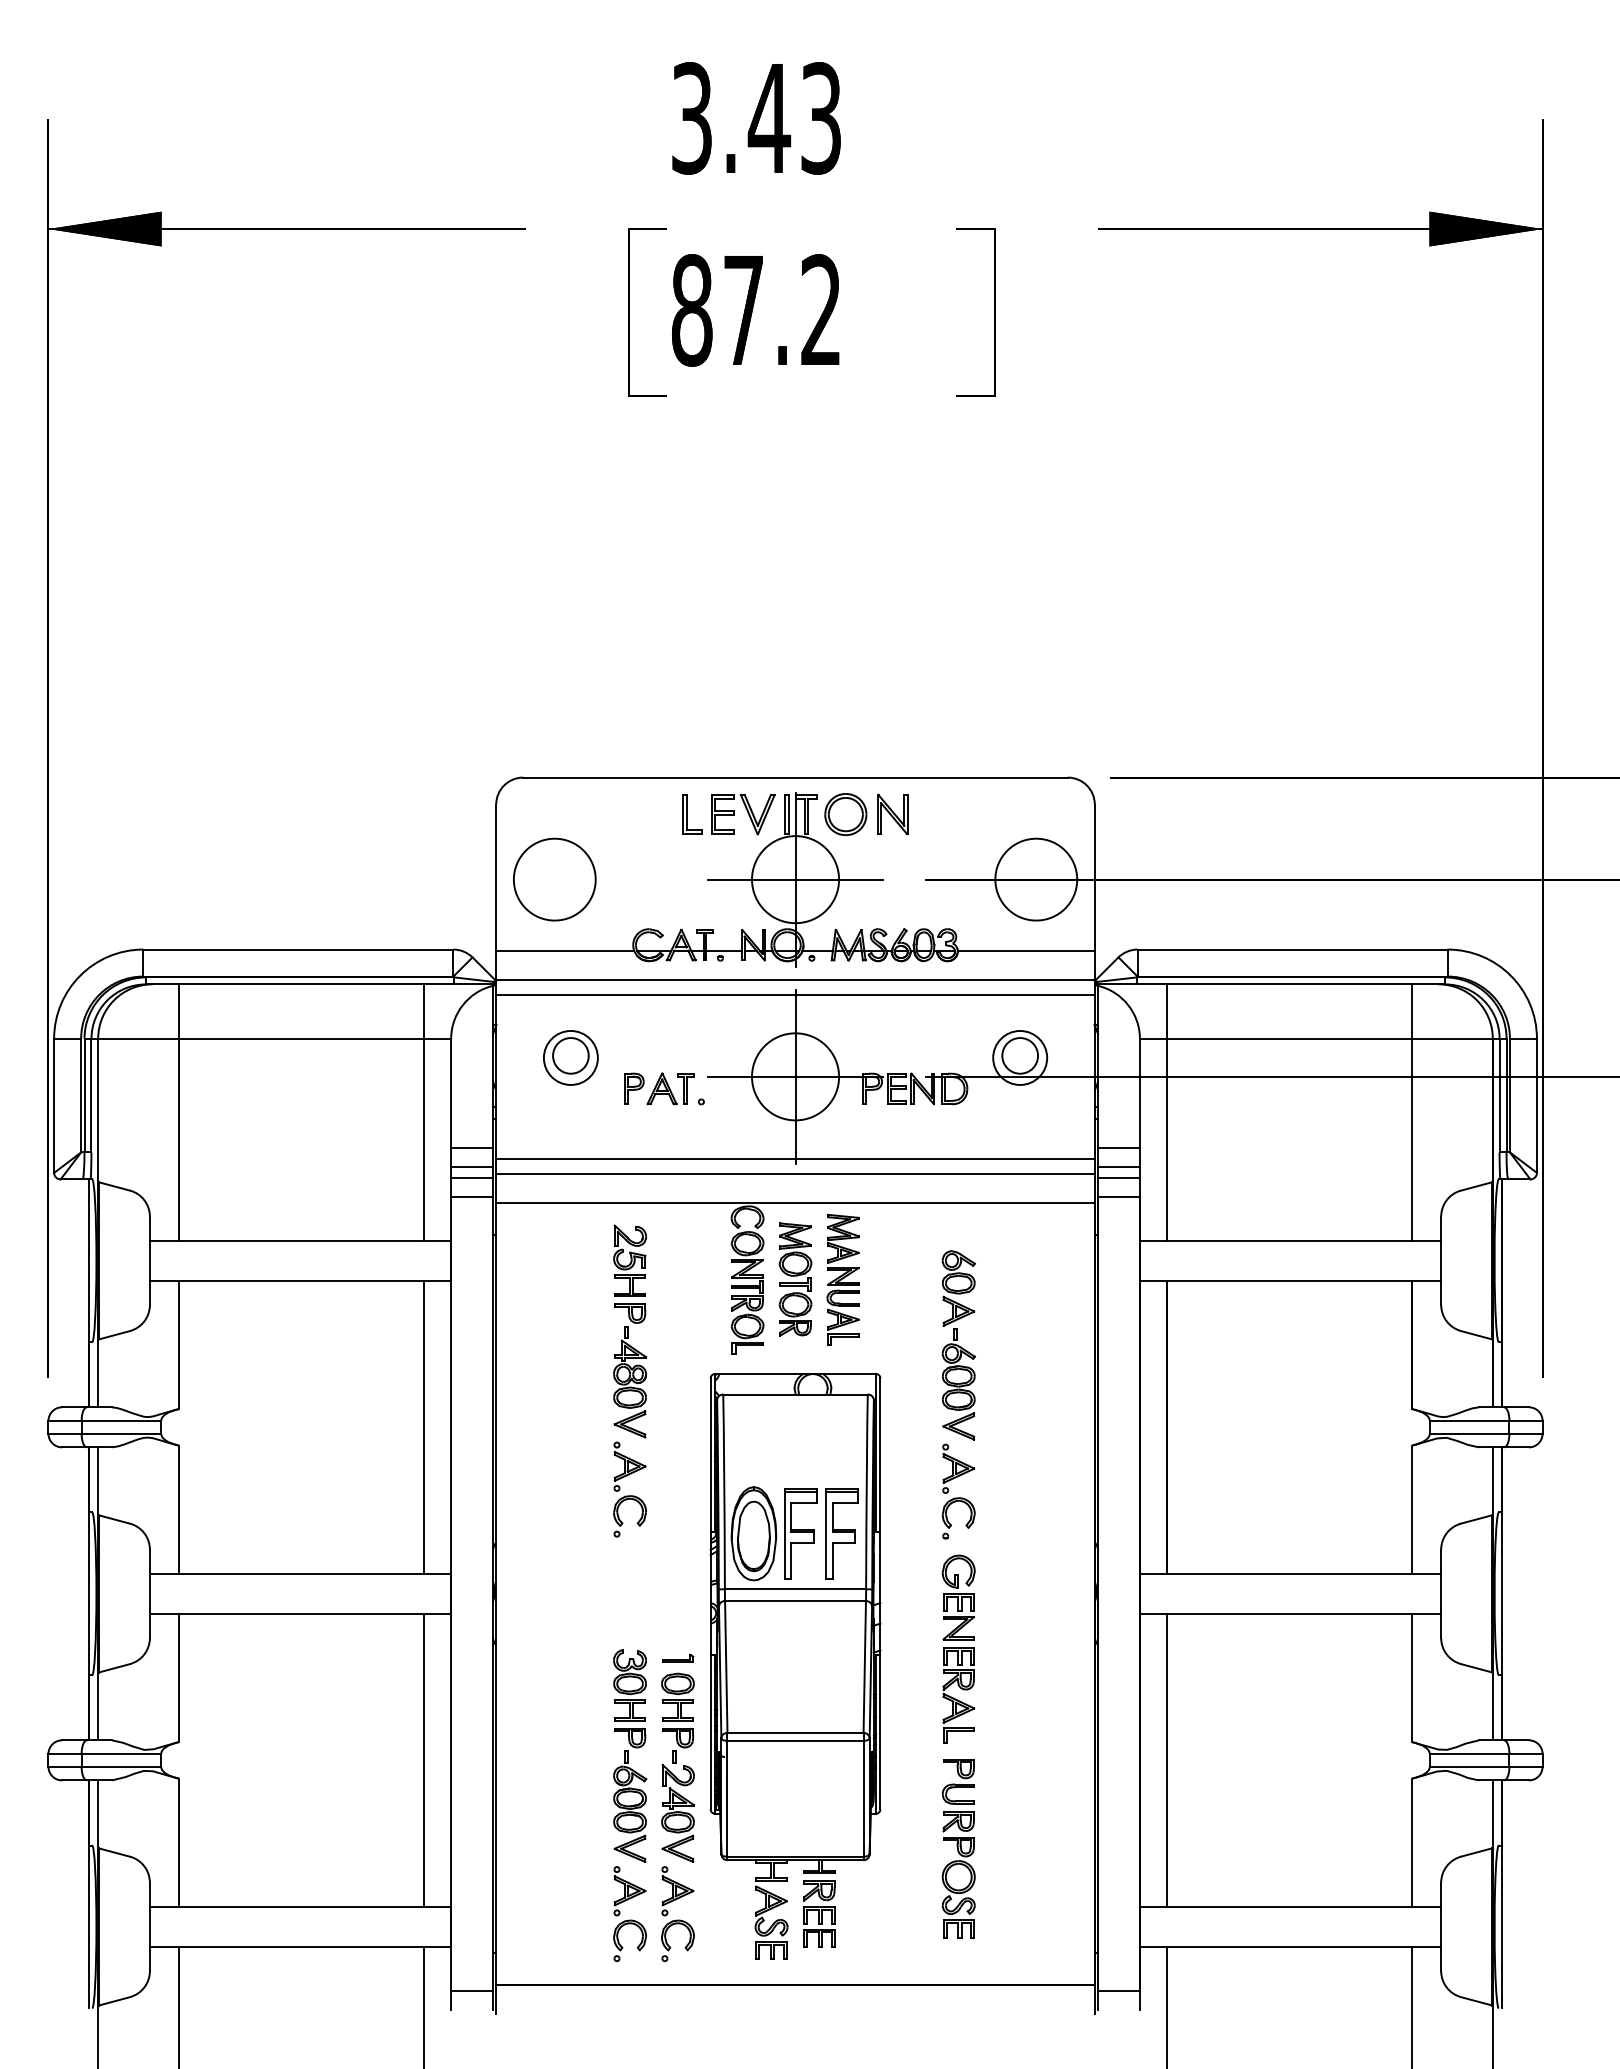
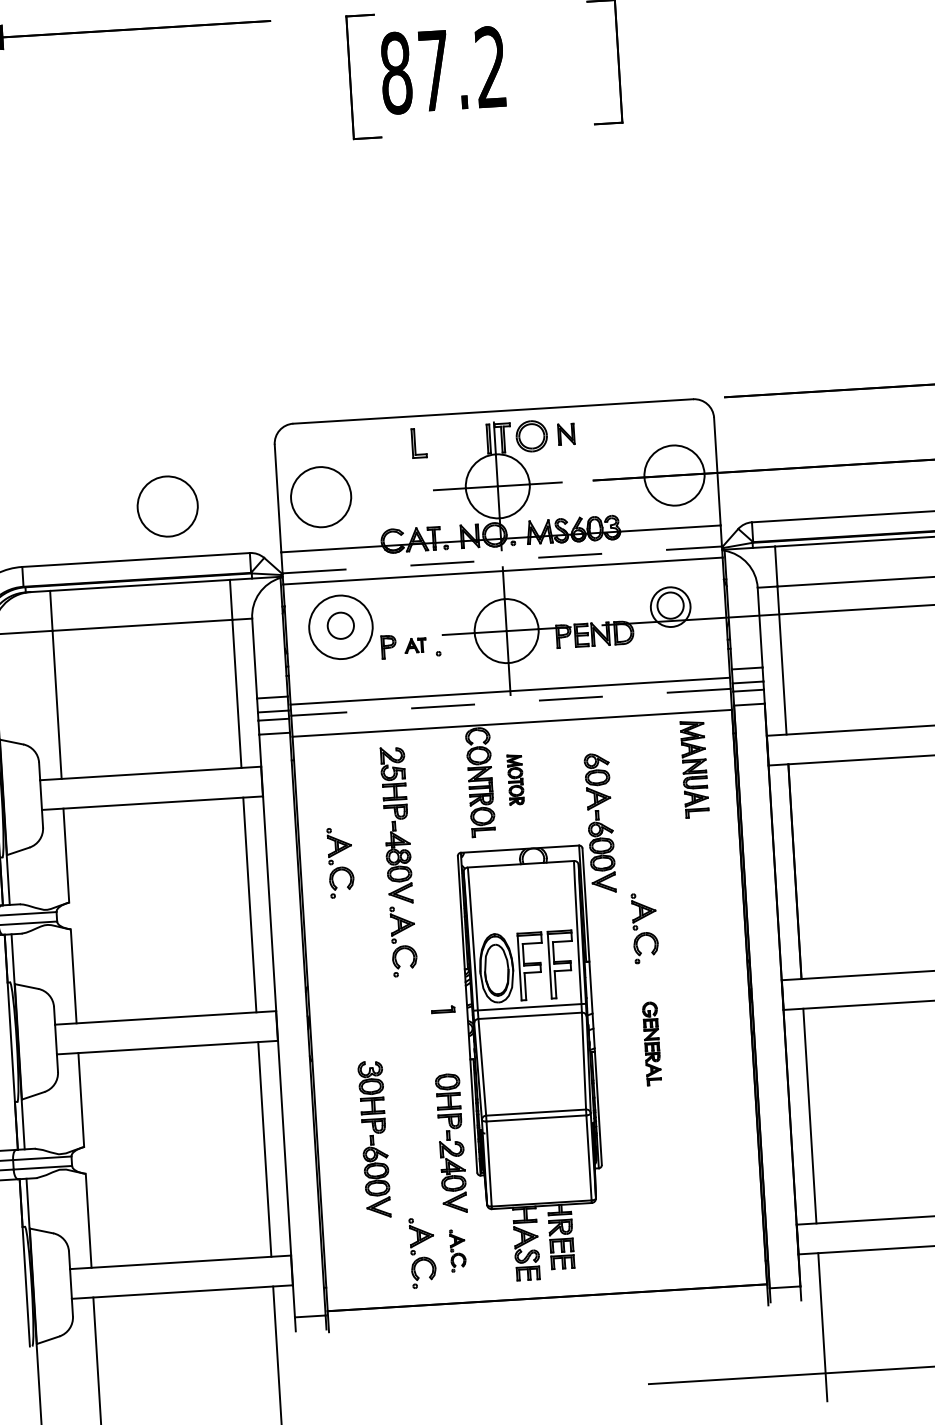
part: (743, 814) -> (456, 440), removed
part: (892, 814) -> (566, 434), size x0.7
circle: (345, 879) -> (167, 506), added
line: (796, 979) -> (503, 559), solid -> dashed
circle: (570, 1057) -> (340, 627), size x1.6
part: (670, 1088) -> (415, 645), size x0.6
line: (795, 1173) -> (510, 702), solid -> dashed
part: (795, 1279) -> (515, 779), size x0.6
part: (842, 1279) -> (694, 768), moved
part: (958, 1345) -> (600, 823), moved
part: (550, 1377) -> (340, 862), added
part: (958, 1648) -> (651, 1043), size x0.6
part: (678, 1657) -> (443, 1008), moved
part: (630, 1755) -> (374, 1139), moved
part: (958, 1848) -> (660, 1190), removed
part: (677, 1913) -> (457, 1250), size x0.6

